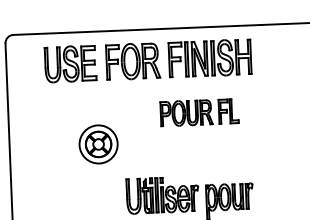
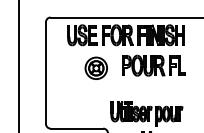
part: (198, 112) -> (153, 65), size x1.43
part: (97, 143) -> (95, 67), moved

